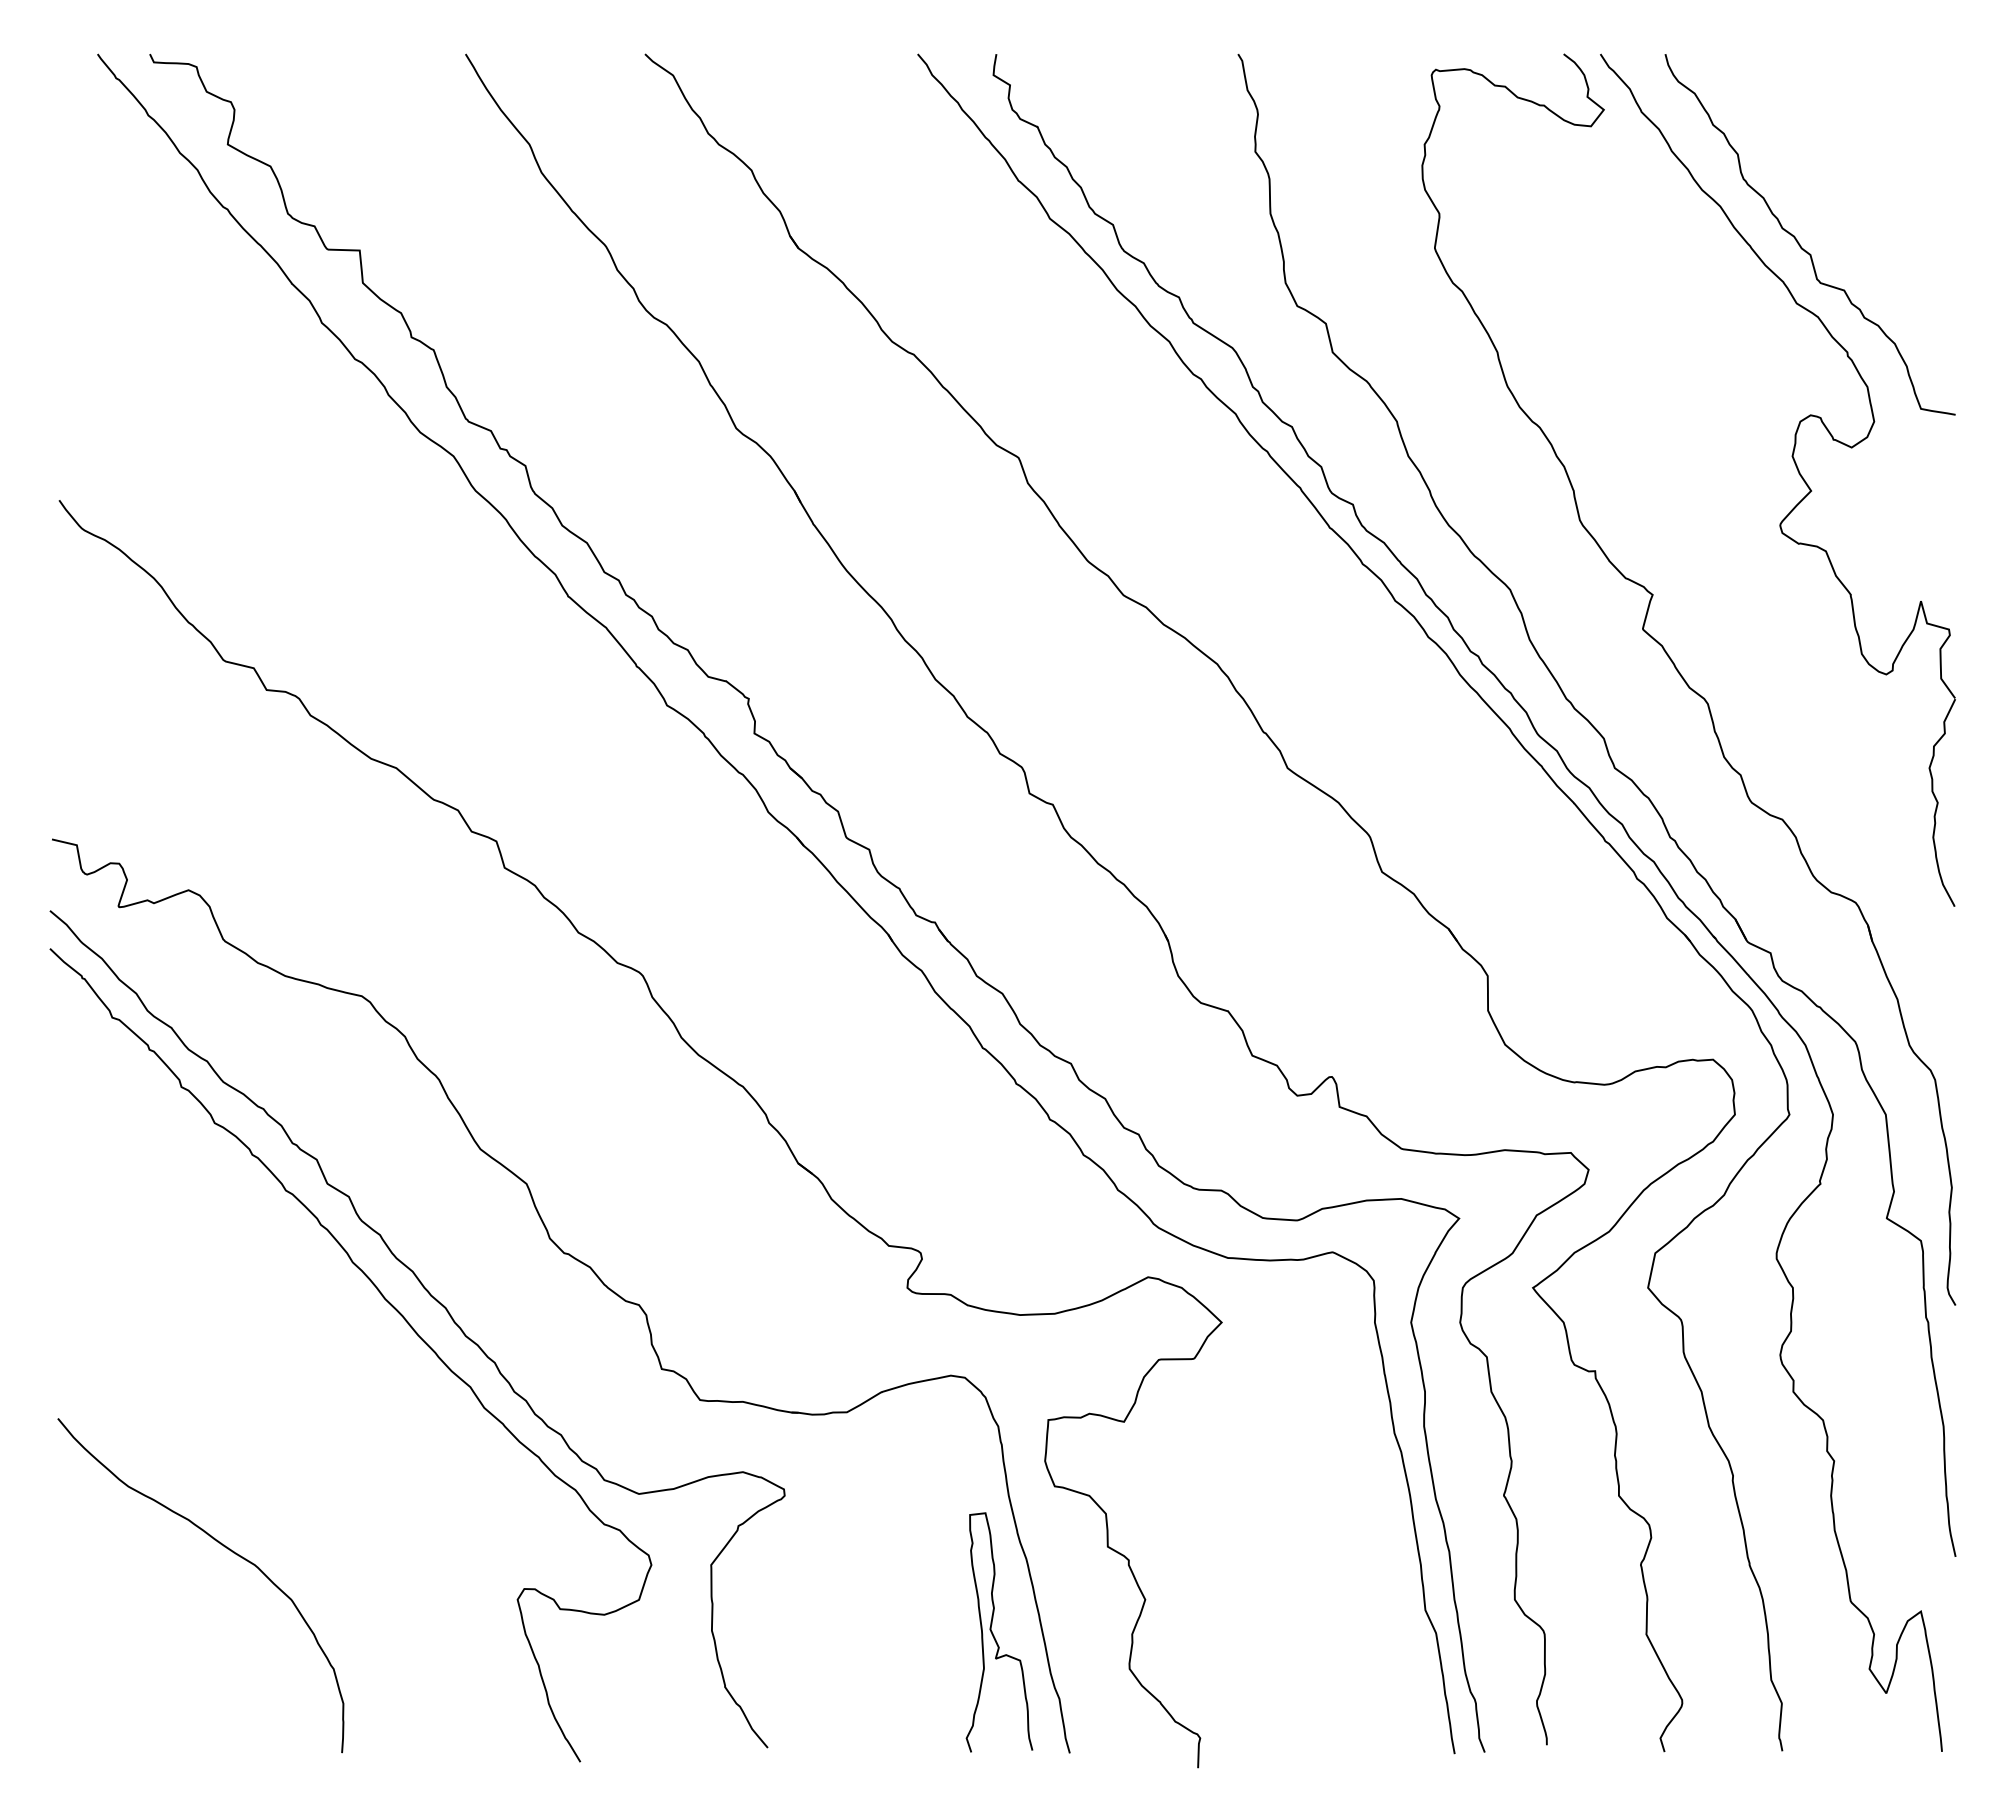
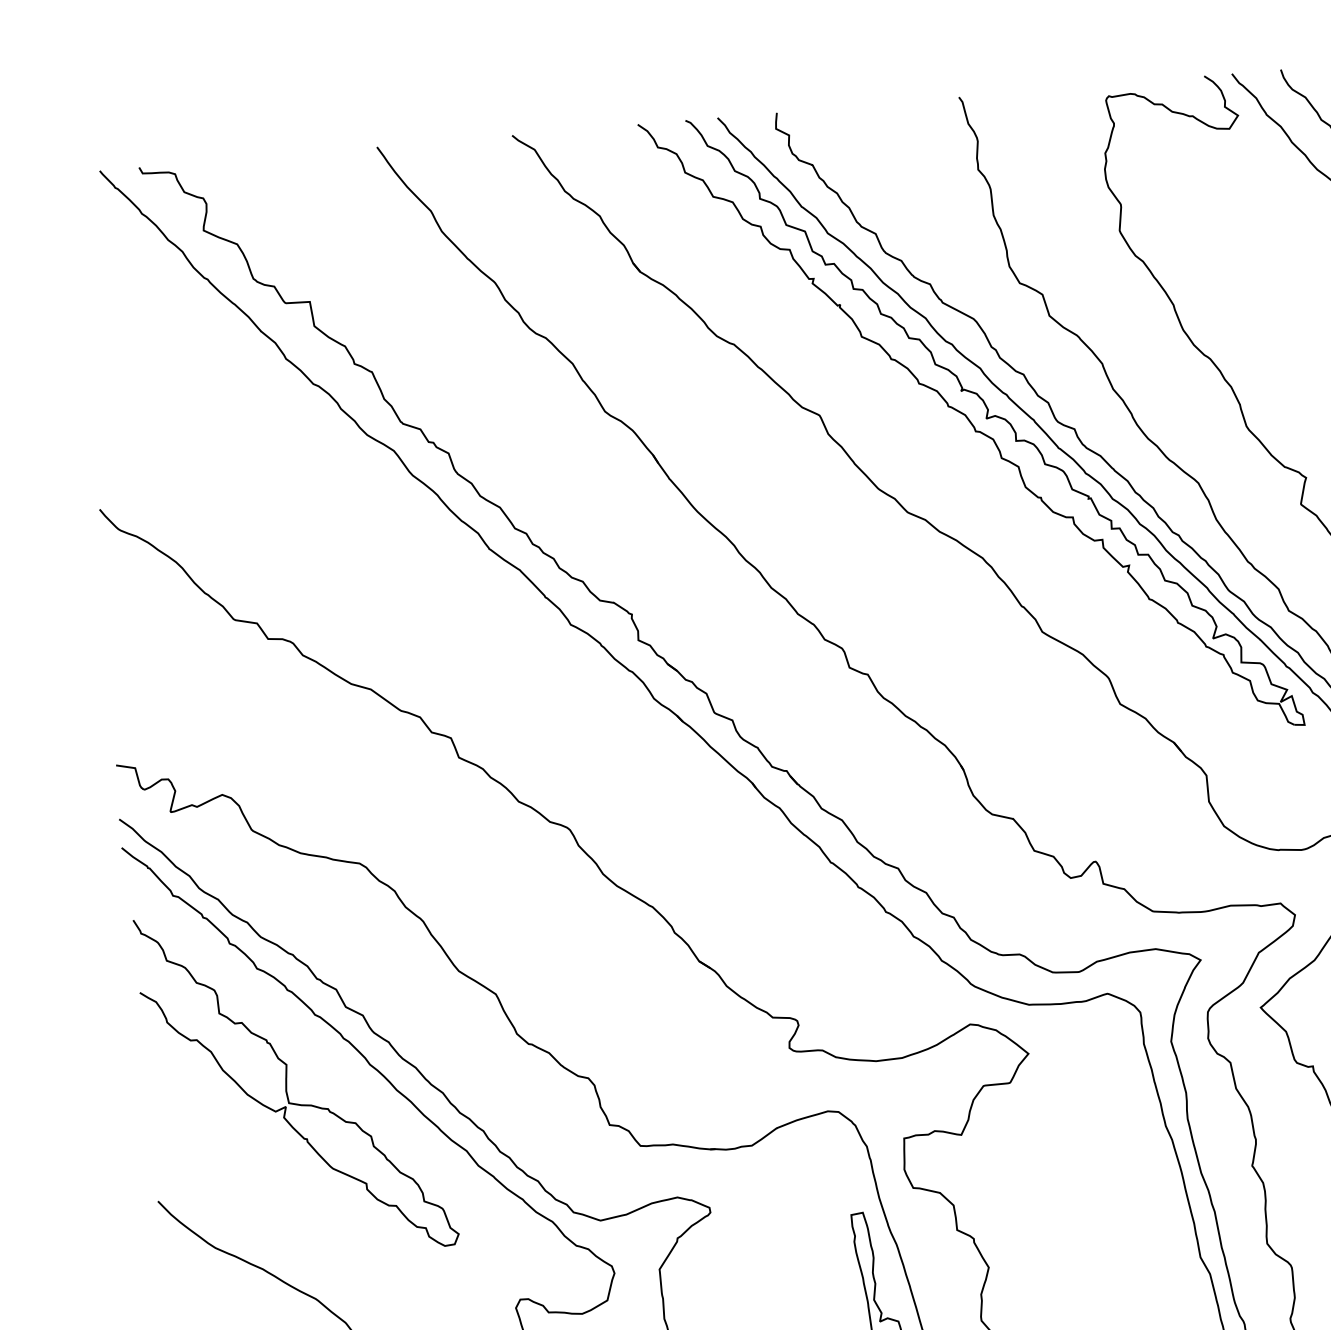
part: (1217, 487) -> (971, 425), added
curve: (241, 1277) -> (287, 1083), added

